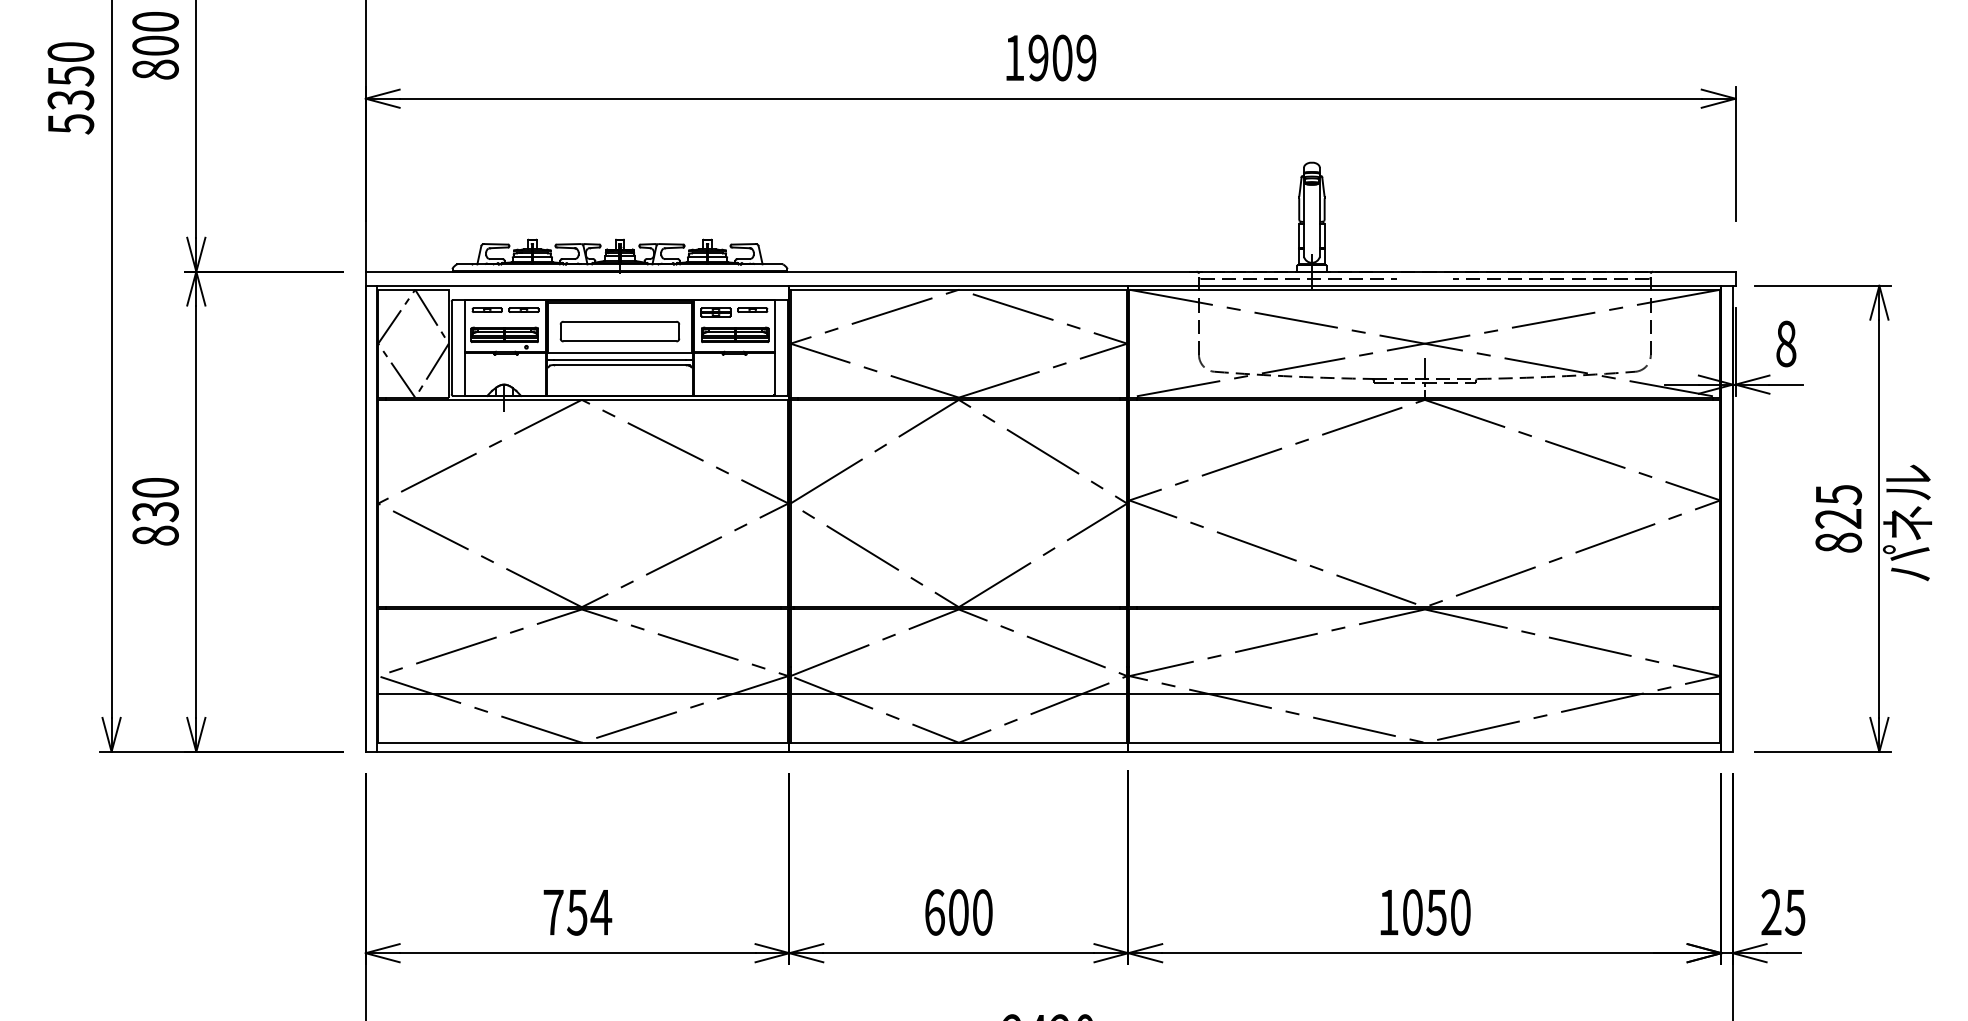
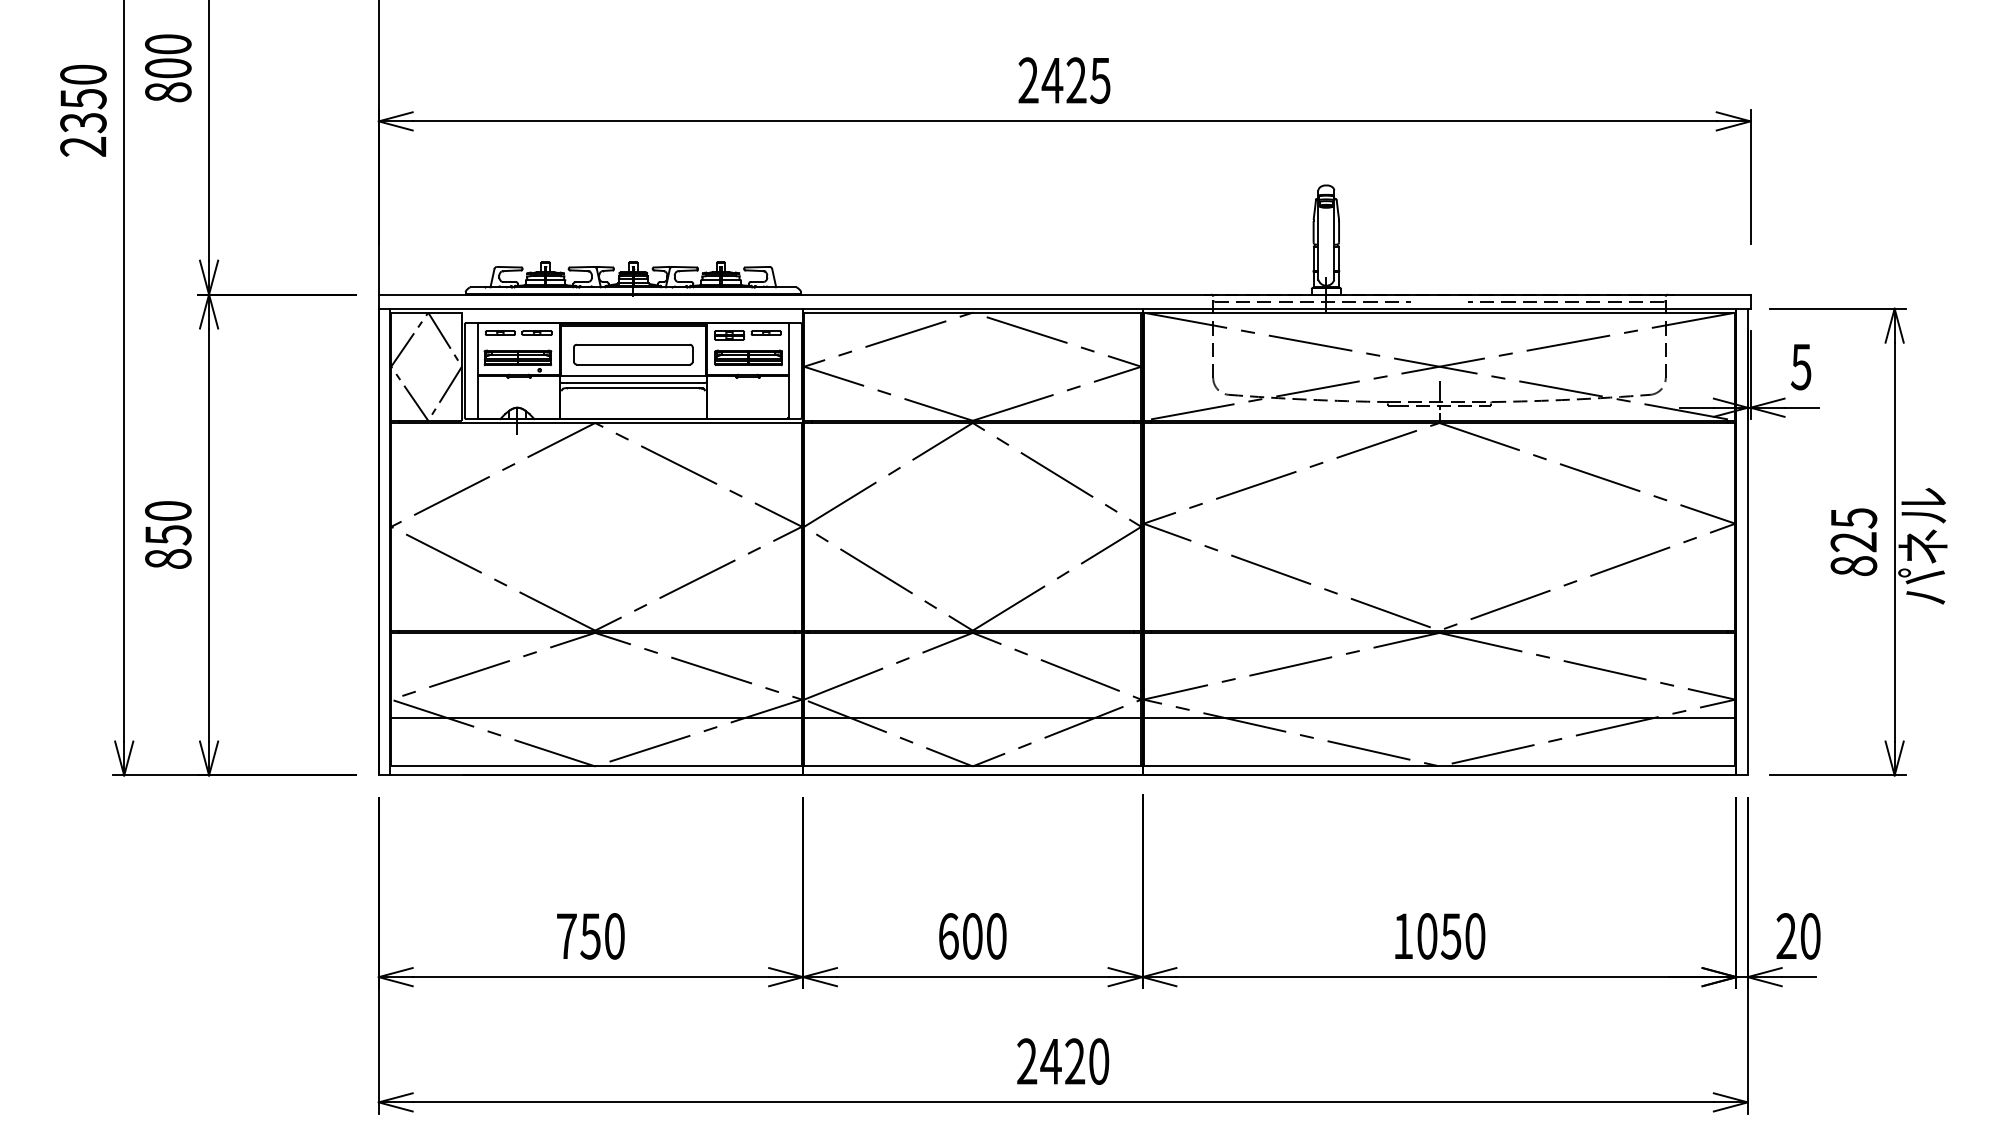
text: (1050, 57) -> (1064, 80), 1909 -> 2425
text: (70, 123) -> (83, 146), 5350 -> 2350
text: (1785, 343) -> (1800, 366), 8 -> 5
text: (155, 512) -> (168, 535), 830 -> 850
text: (601, 912) -> (614, 936), 754 -> 750
text: (1795, 912) -> (1810, 936), 25 -> 20

